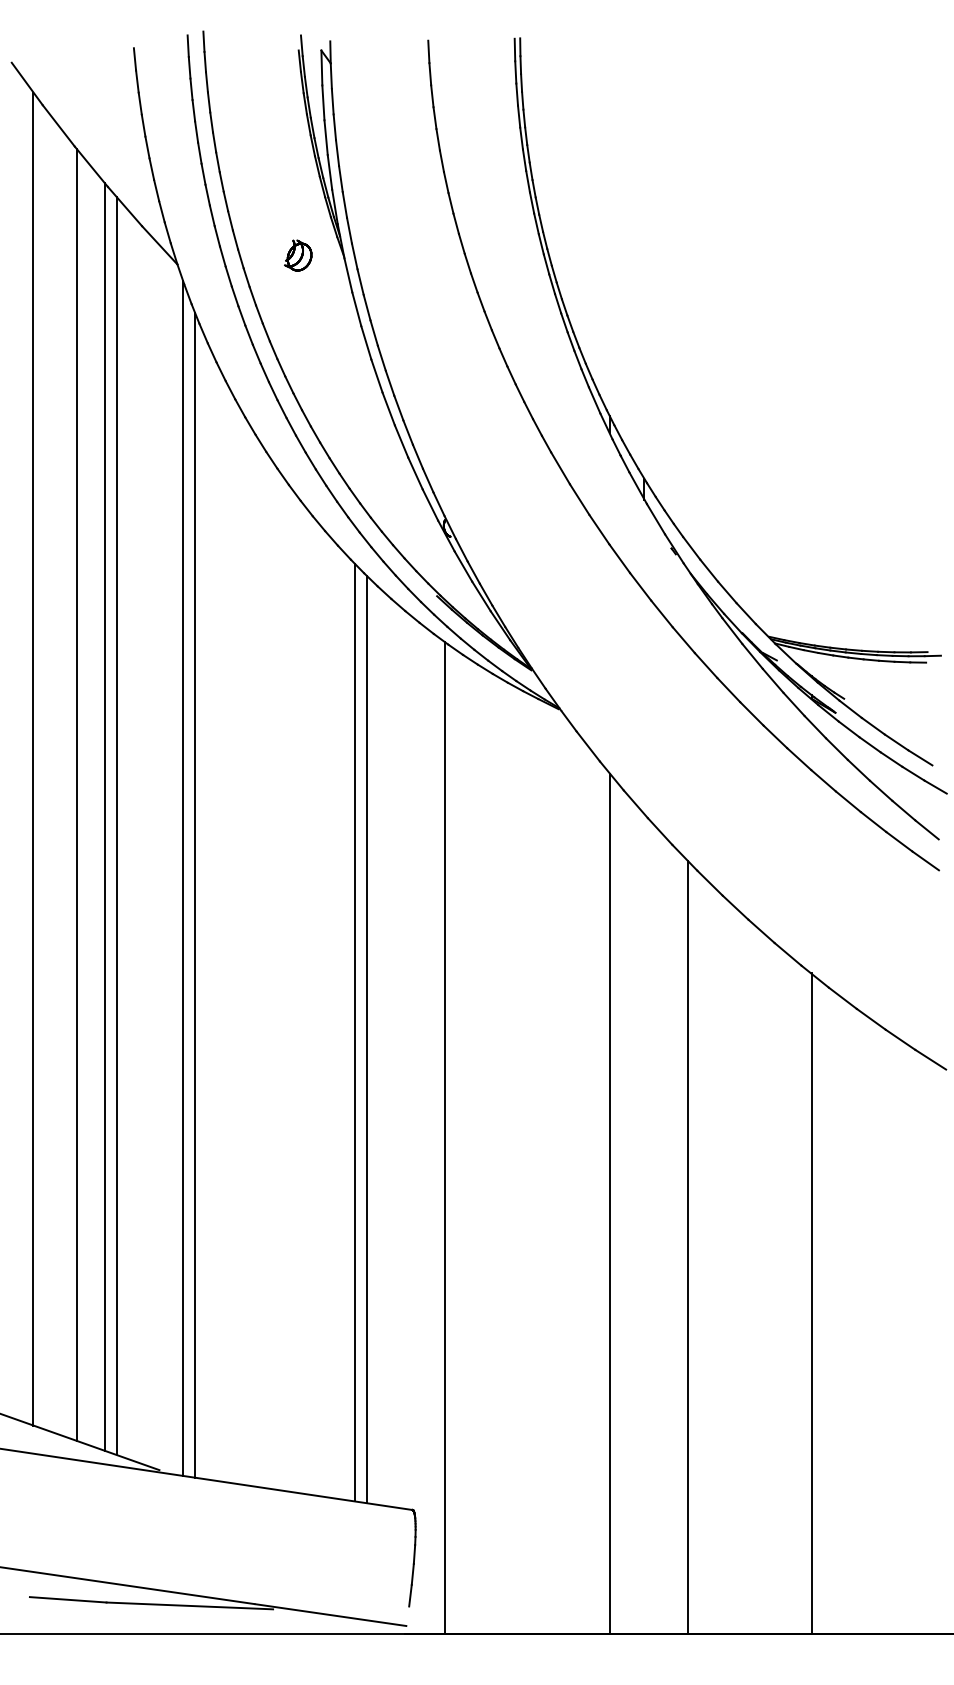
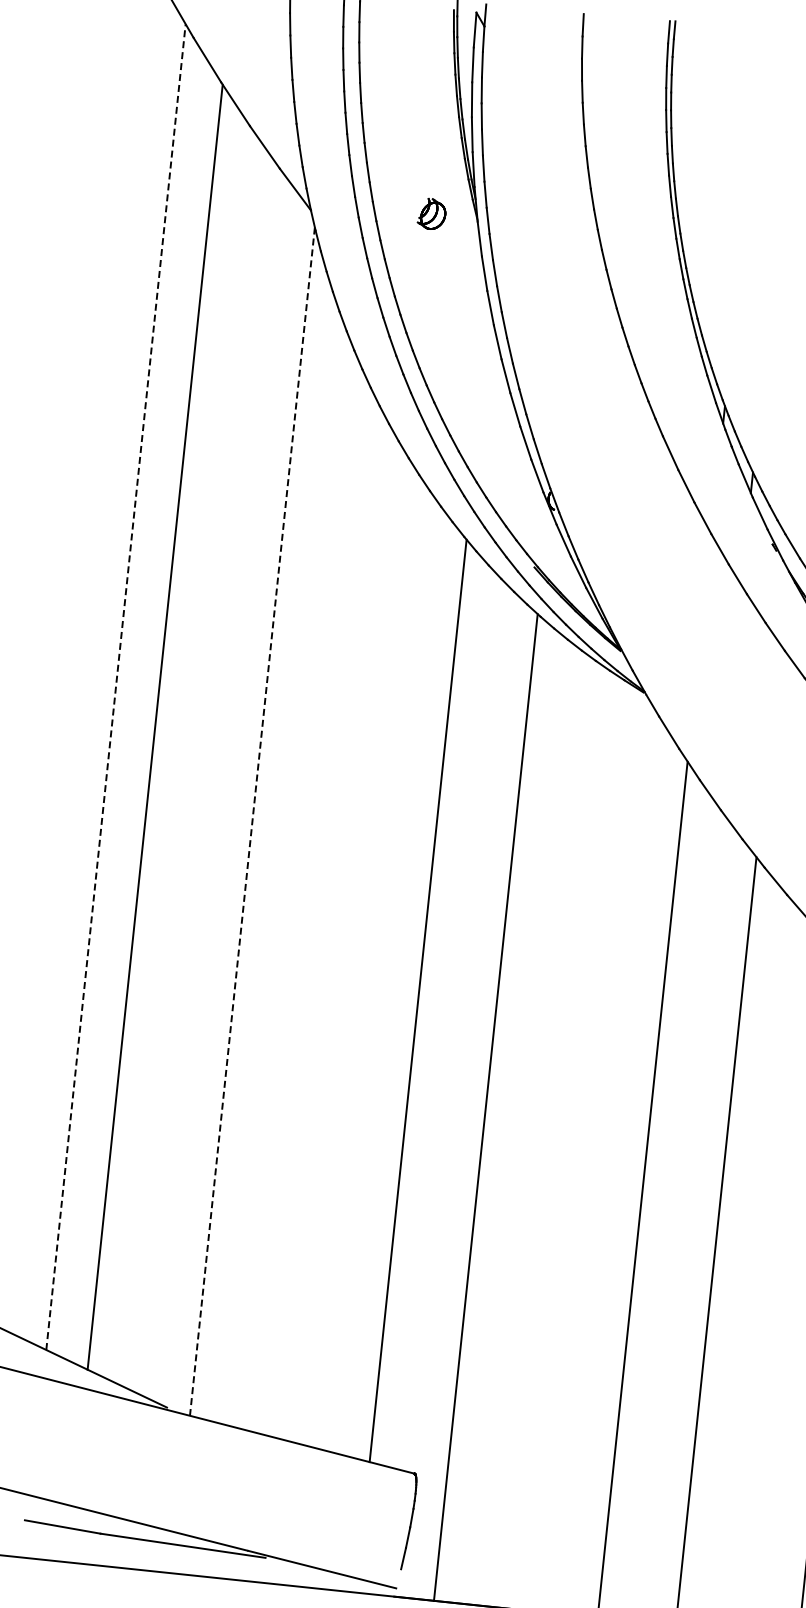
line: (33, 758) -> (116, 686), solid -> dashed
line: (104, 816) -> (180, 751), removed
line: (116, 825) -> (191, 761), removed
line: (183, 878) -> (252, 821), solid -> dashed
line: (195, 895) -> (262, 839), removed
line: (354, 1032) -> (406, 992), removed

